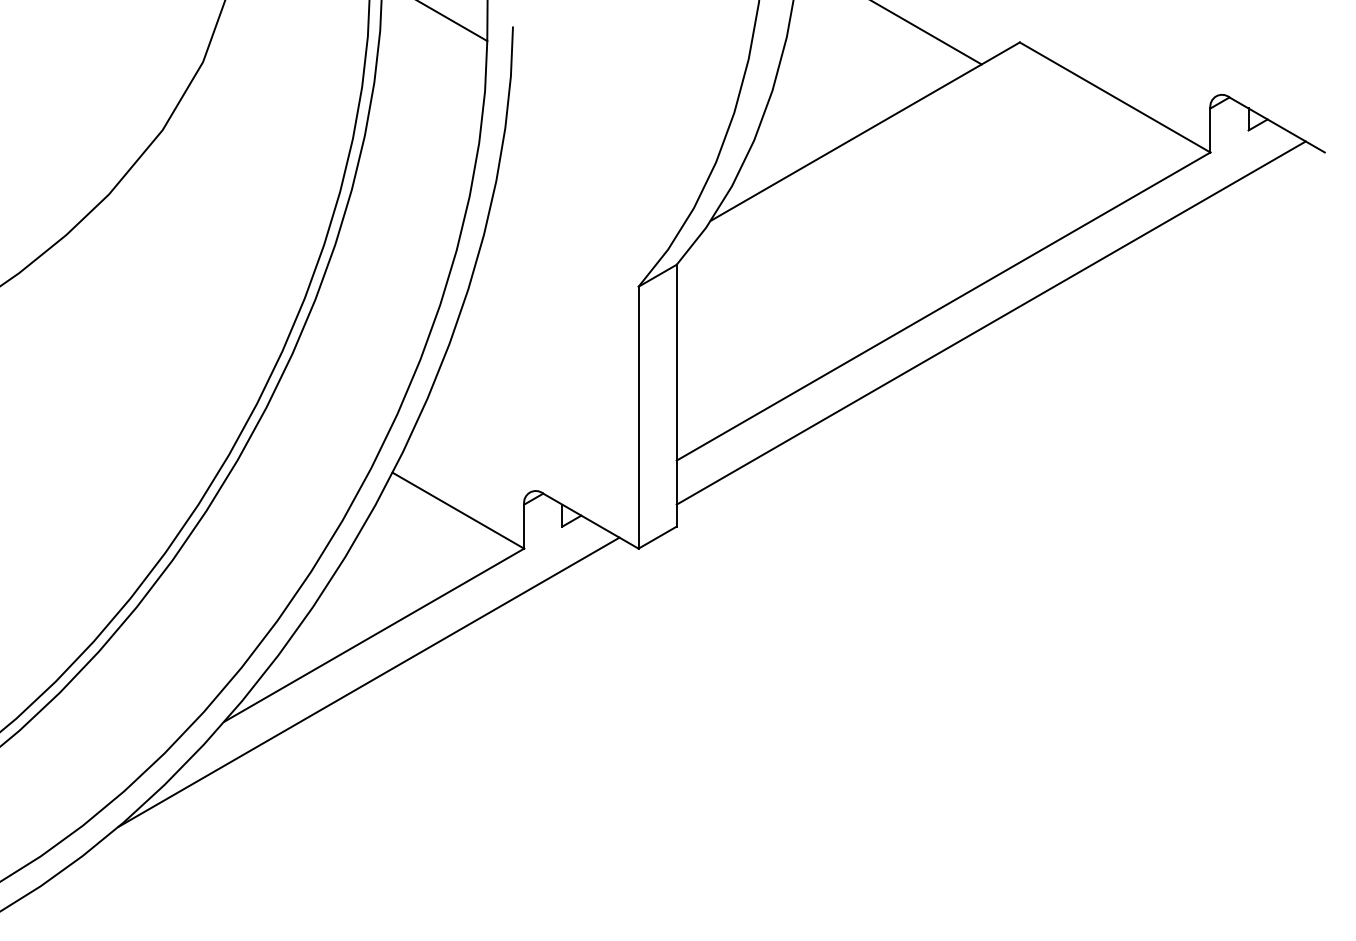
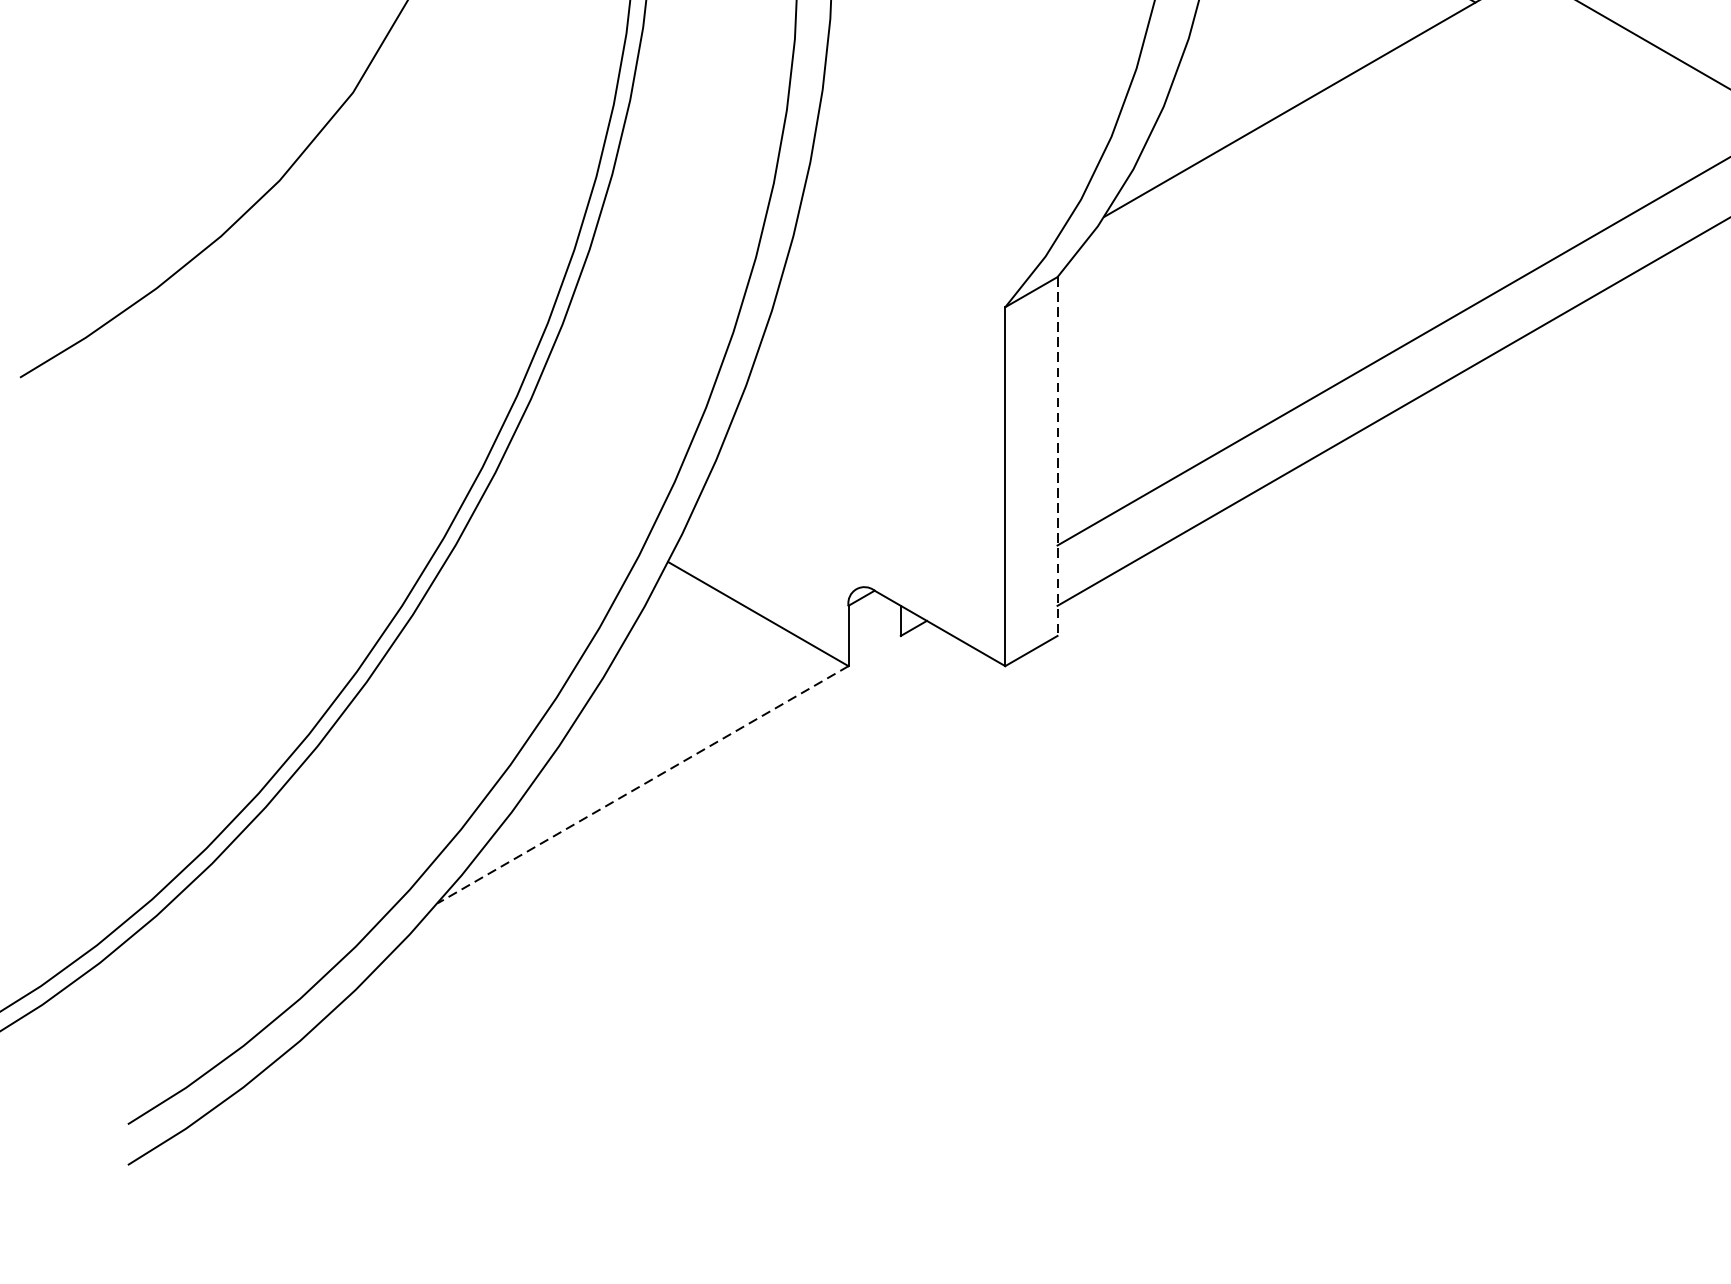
line: (676, 395) -> (1057, 456), solid -> dashed
line: (374, 635) -> (643, 785), solid -> dashed
line: (368, 681) -> (635, 848), removed

